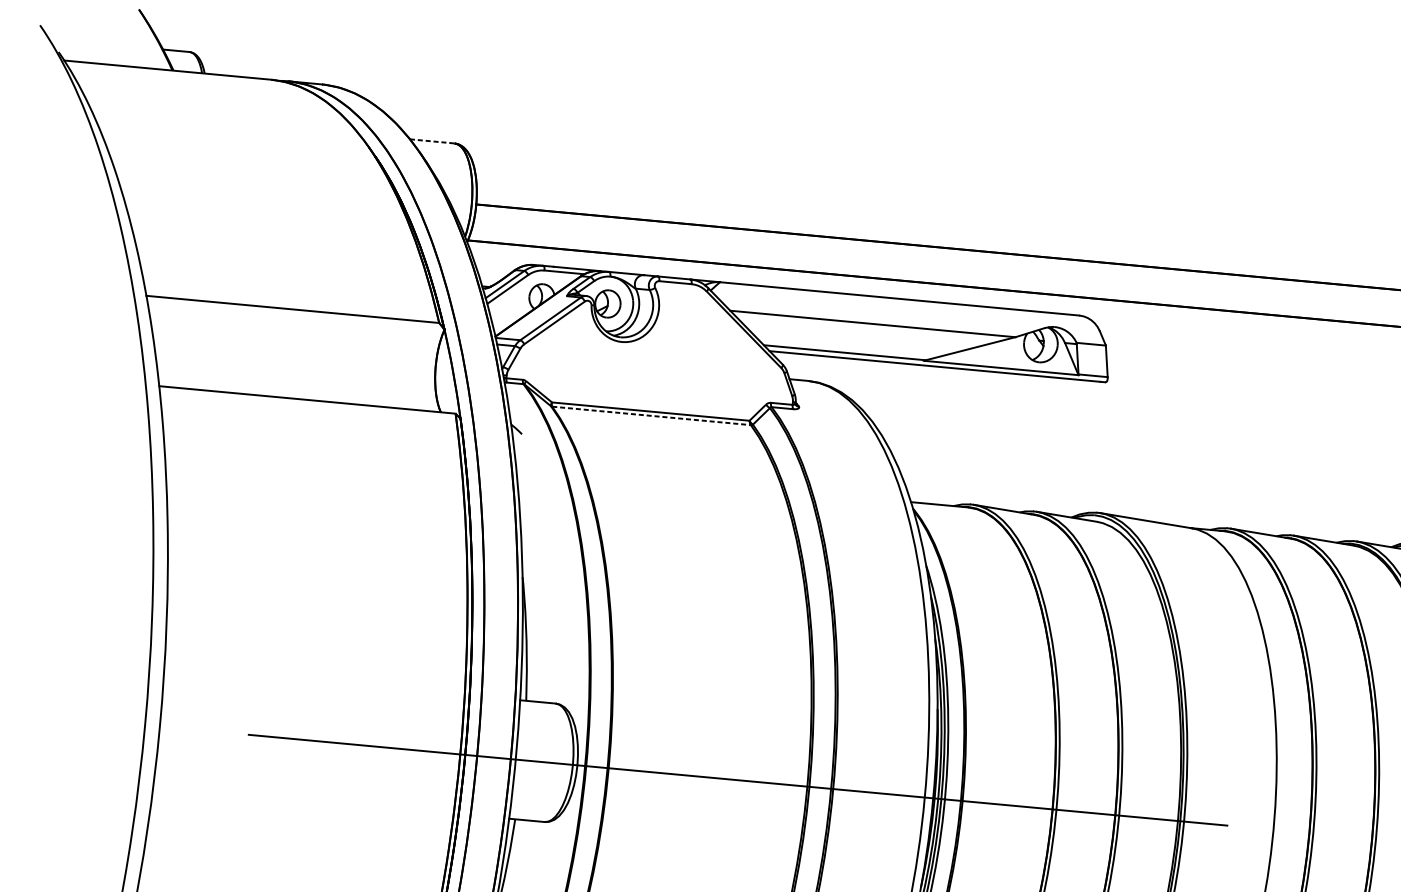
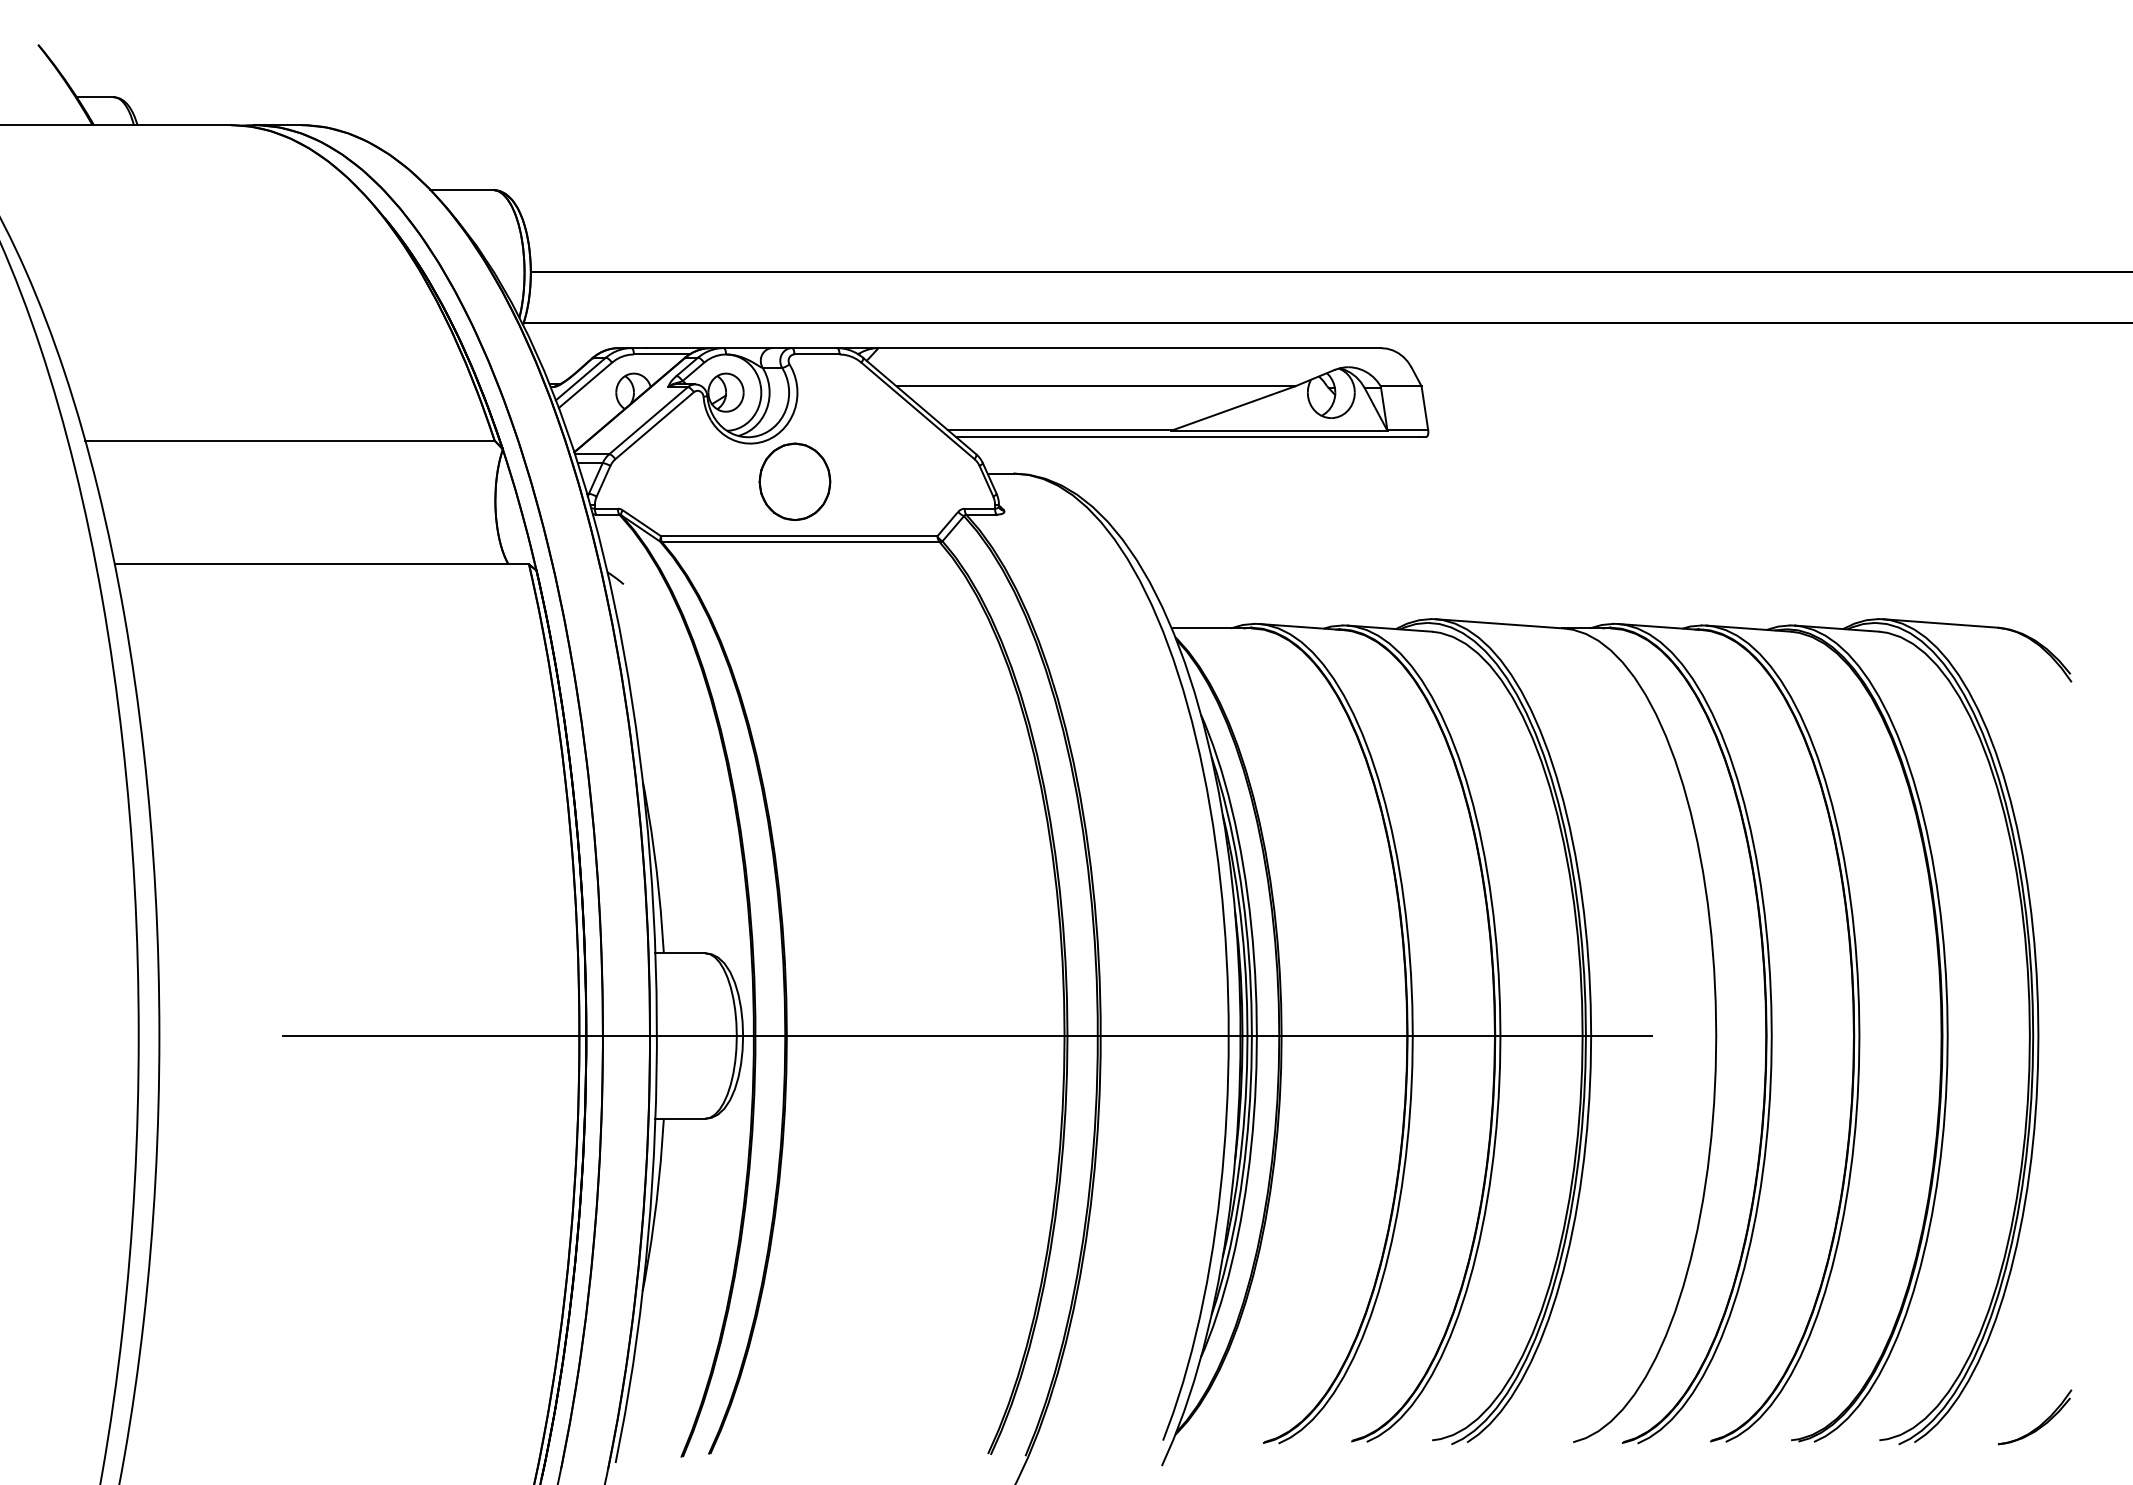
line: (432, 141) -> (462, 189), dashed -> solid
part: (650, 372) -> (794, 481), added
line: (651, 416) -> (800, 542), dashed -> solid

